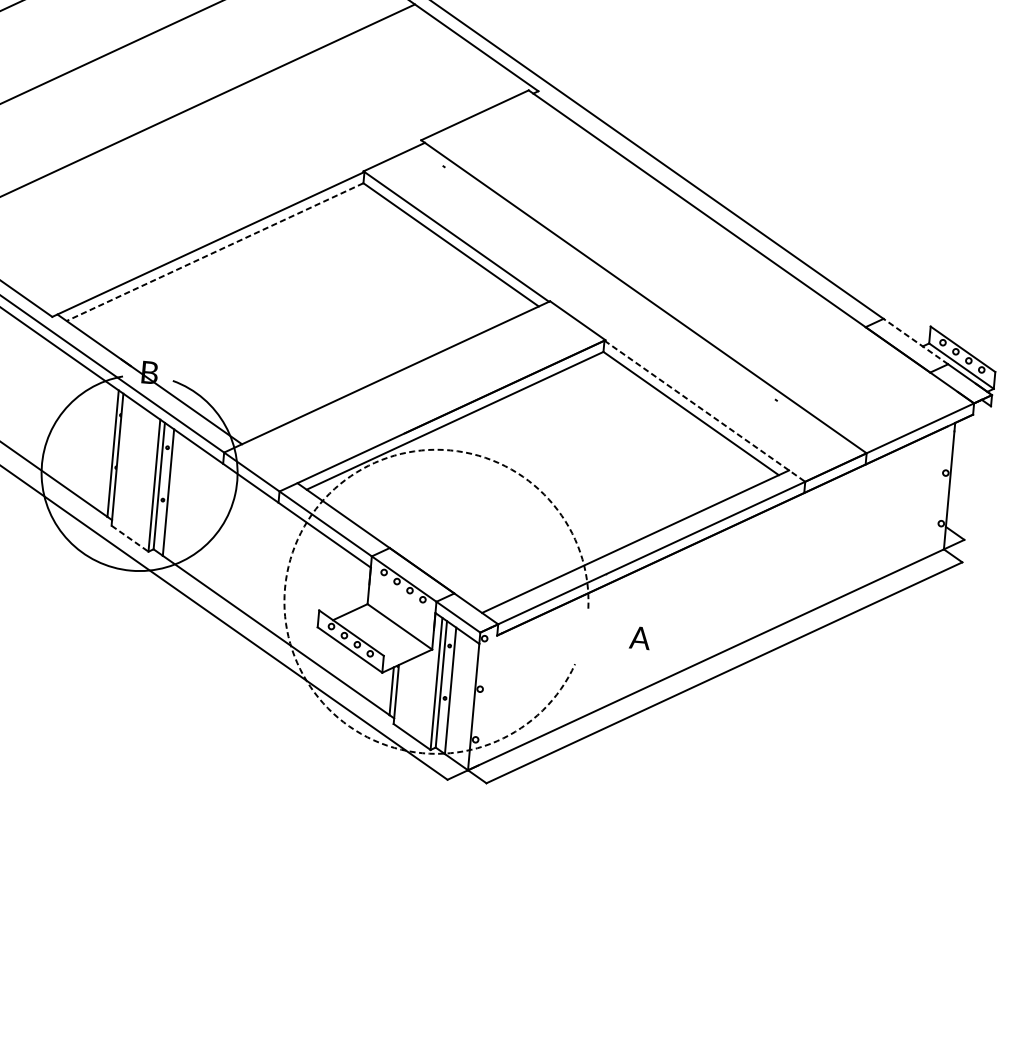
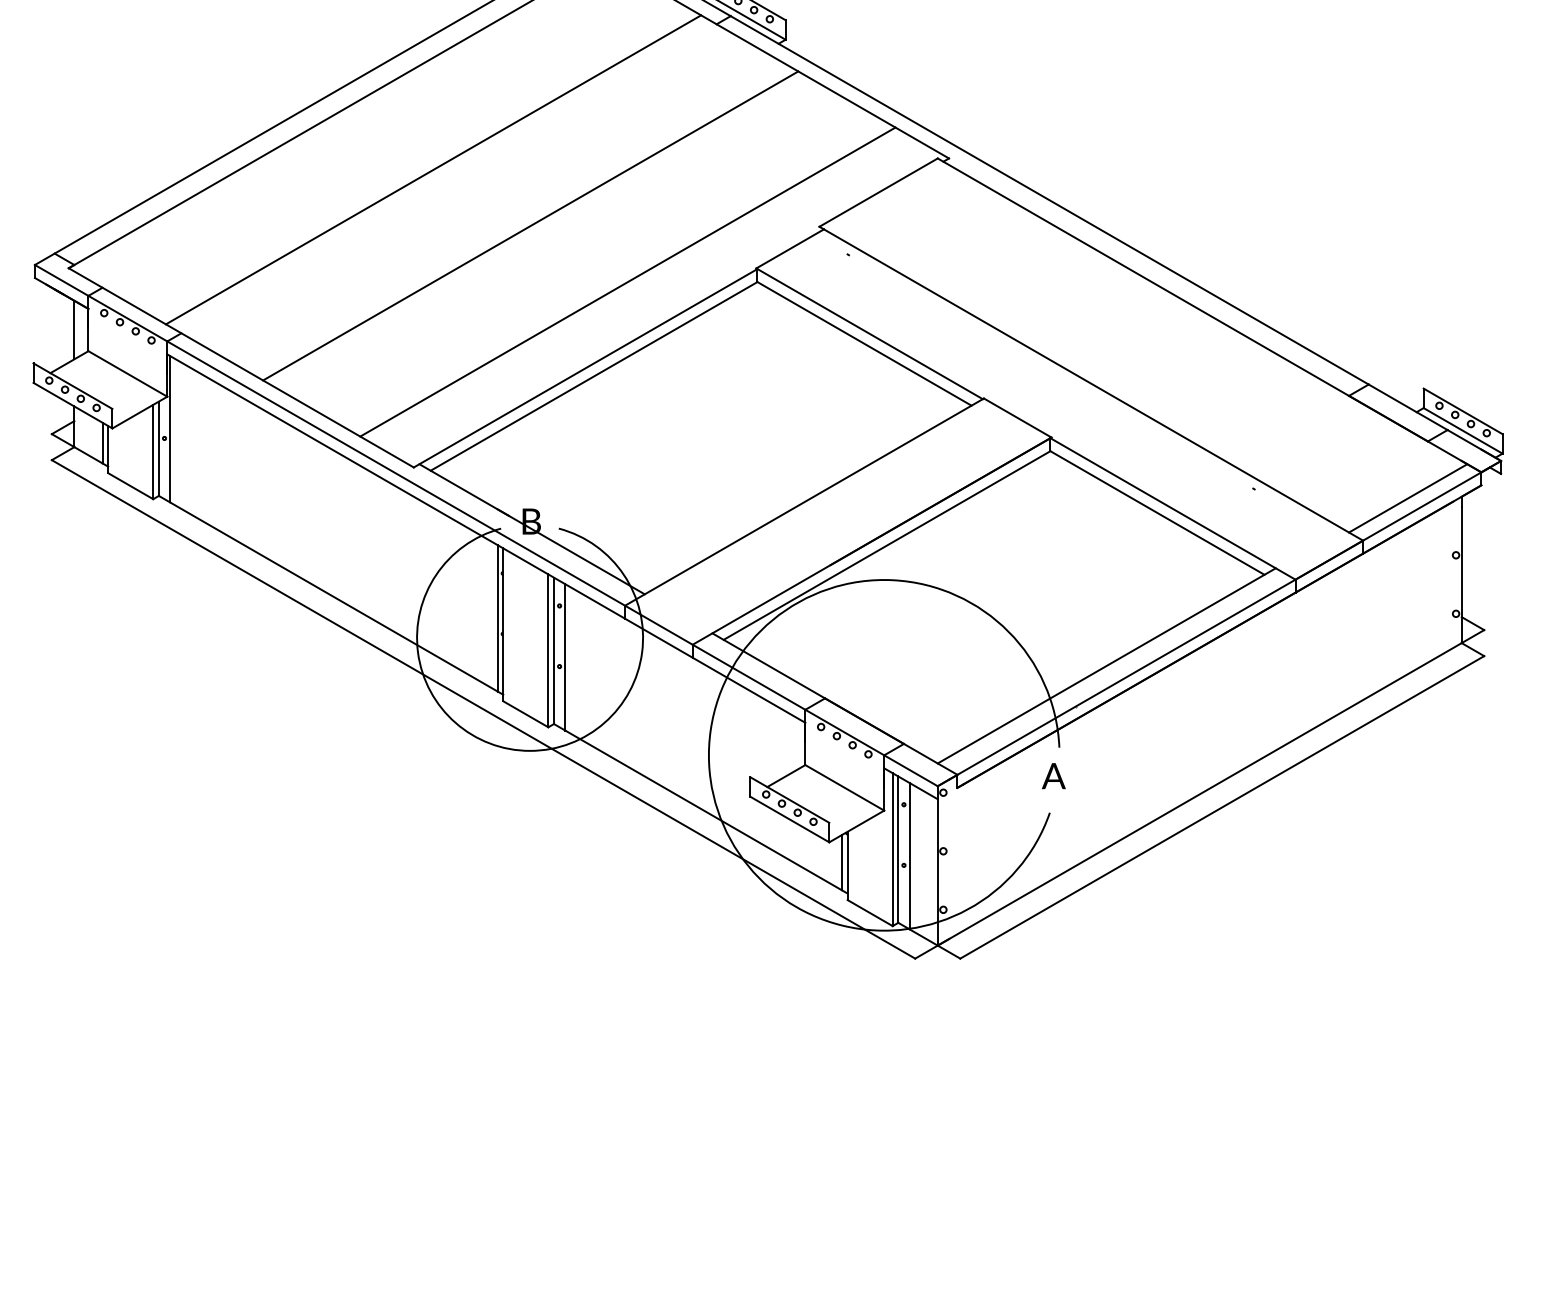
line: (251, 172) -> (627, 281), added
line: (215, 252) -> (594, 376), dashed -> solid
line: (916, 341) -> (1408, 407), dashed -> solid
line: (705, 411) -> (1173, 509), dashed -> solid
line: (909, 420) -> (1408, 498), added
line: (130, 538) -> (526, 714), dashed -> solid
arc: (288, 566) -> (710, 730), dashed -> solid
text: (639, 638) -> (1053, 776), moved

